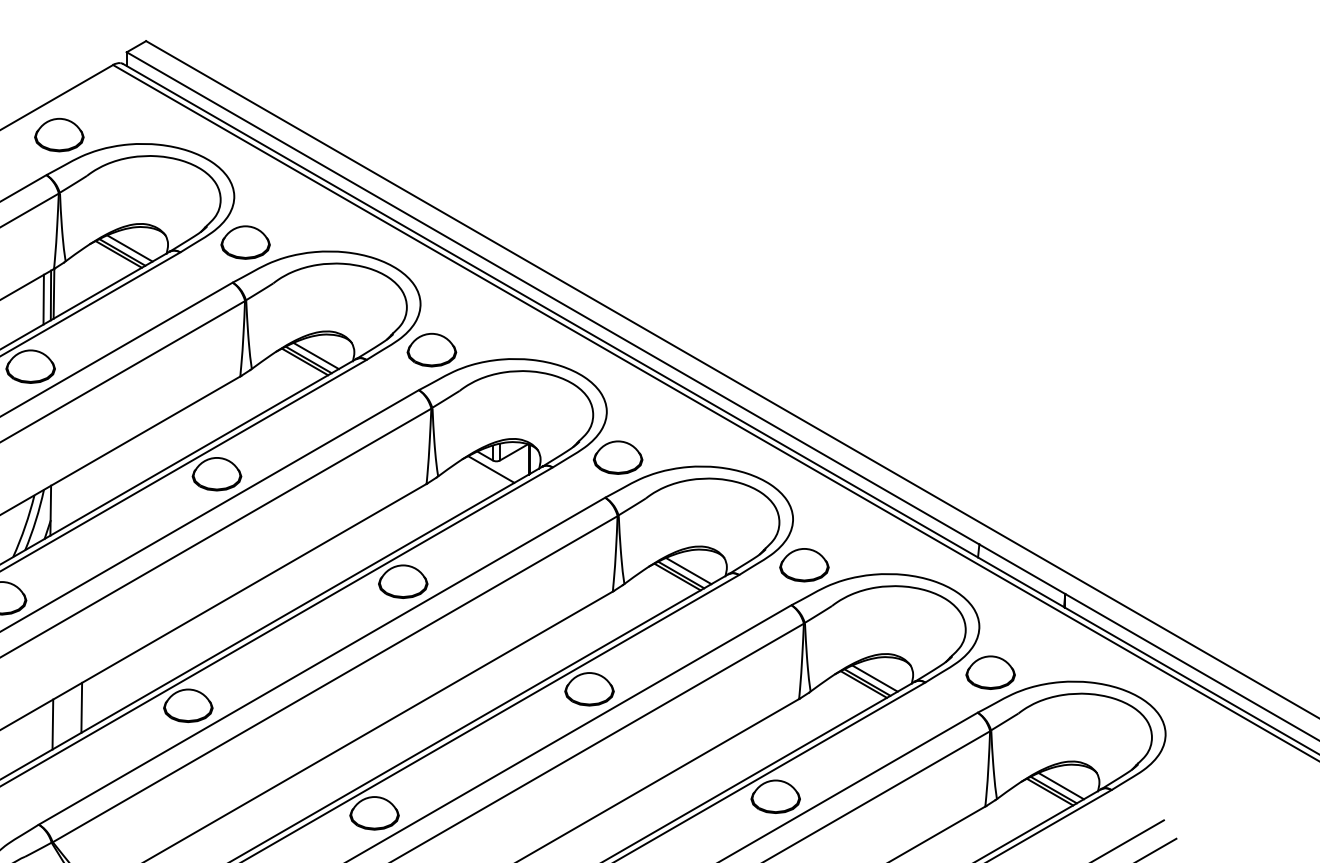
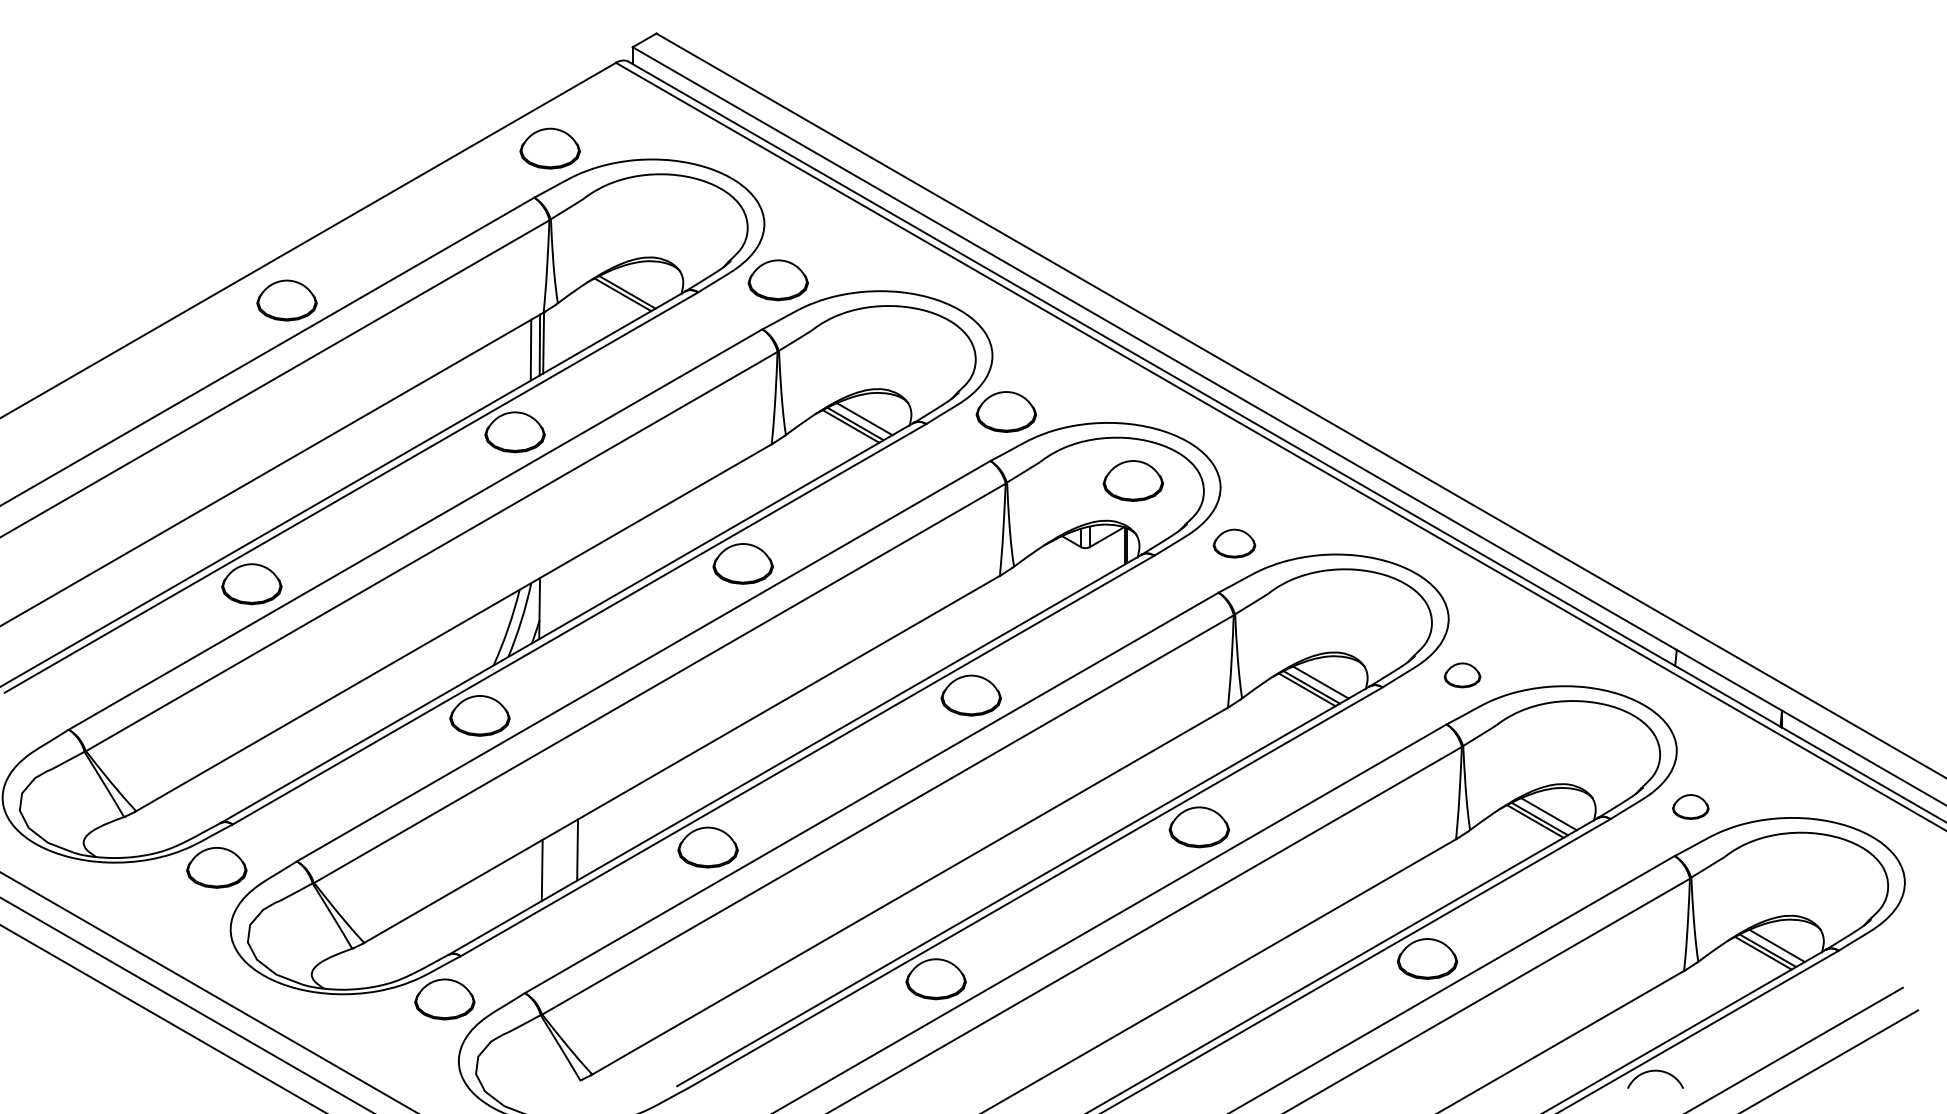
line: (129, 248) -> (636, 287), removed
part: (535, 406) -> (1133, 480), added
part: (618, 457) -> (1234, 543), size x0.7
line: (491, 469) -> (1079, 558), removed
part: (804, 565) -> (1462, 675), size x0.6
part: (990, 672) -> (1690, 806), size x0.6

